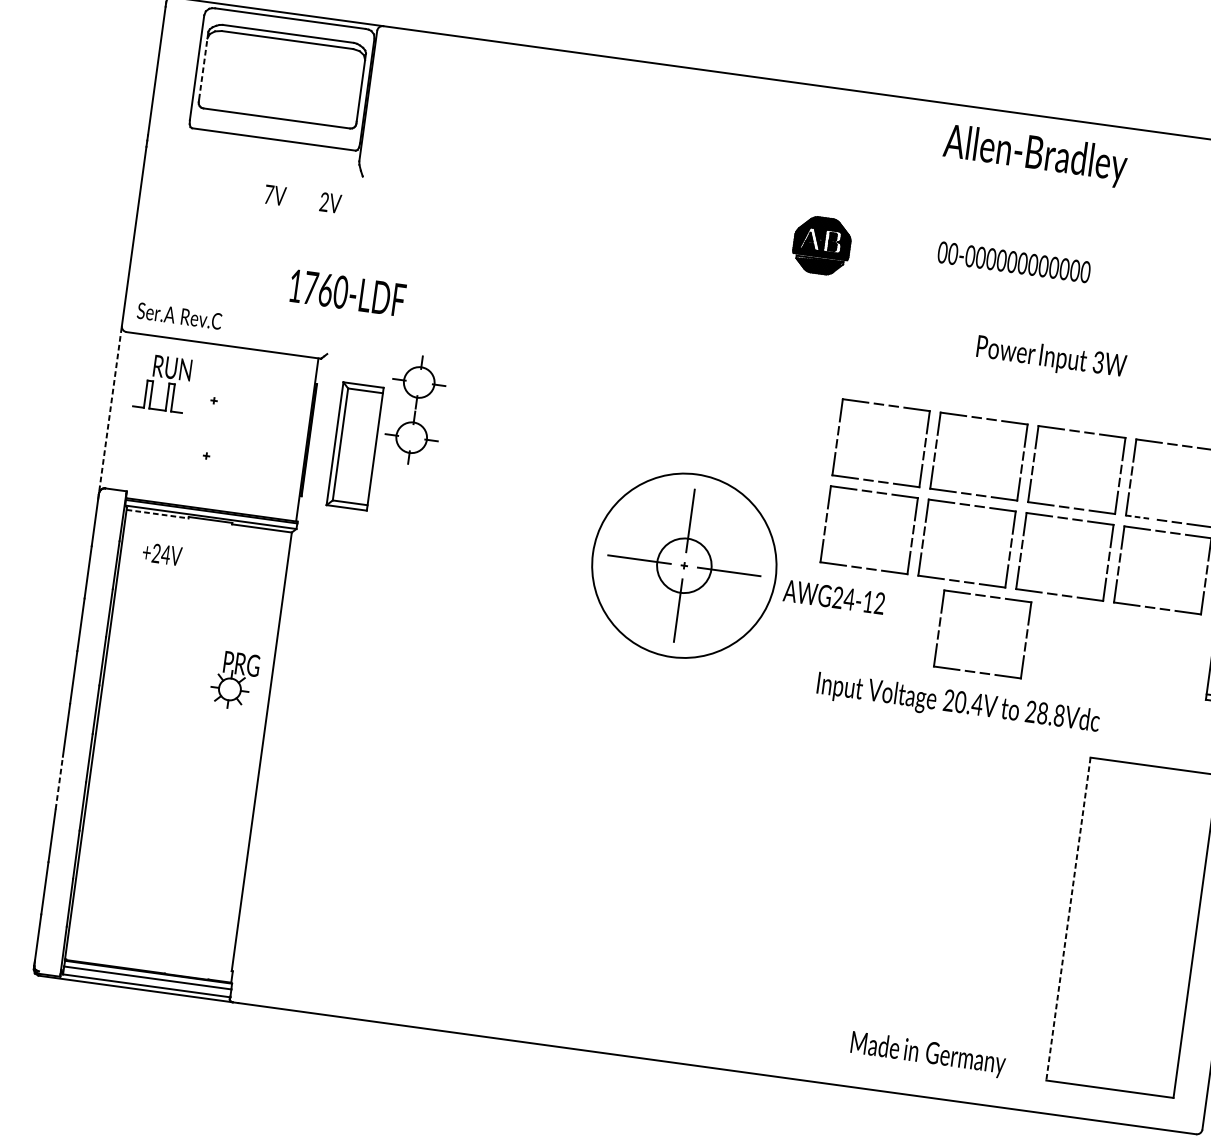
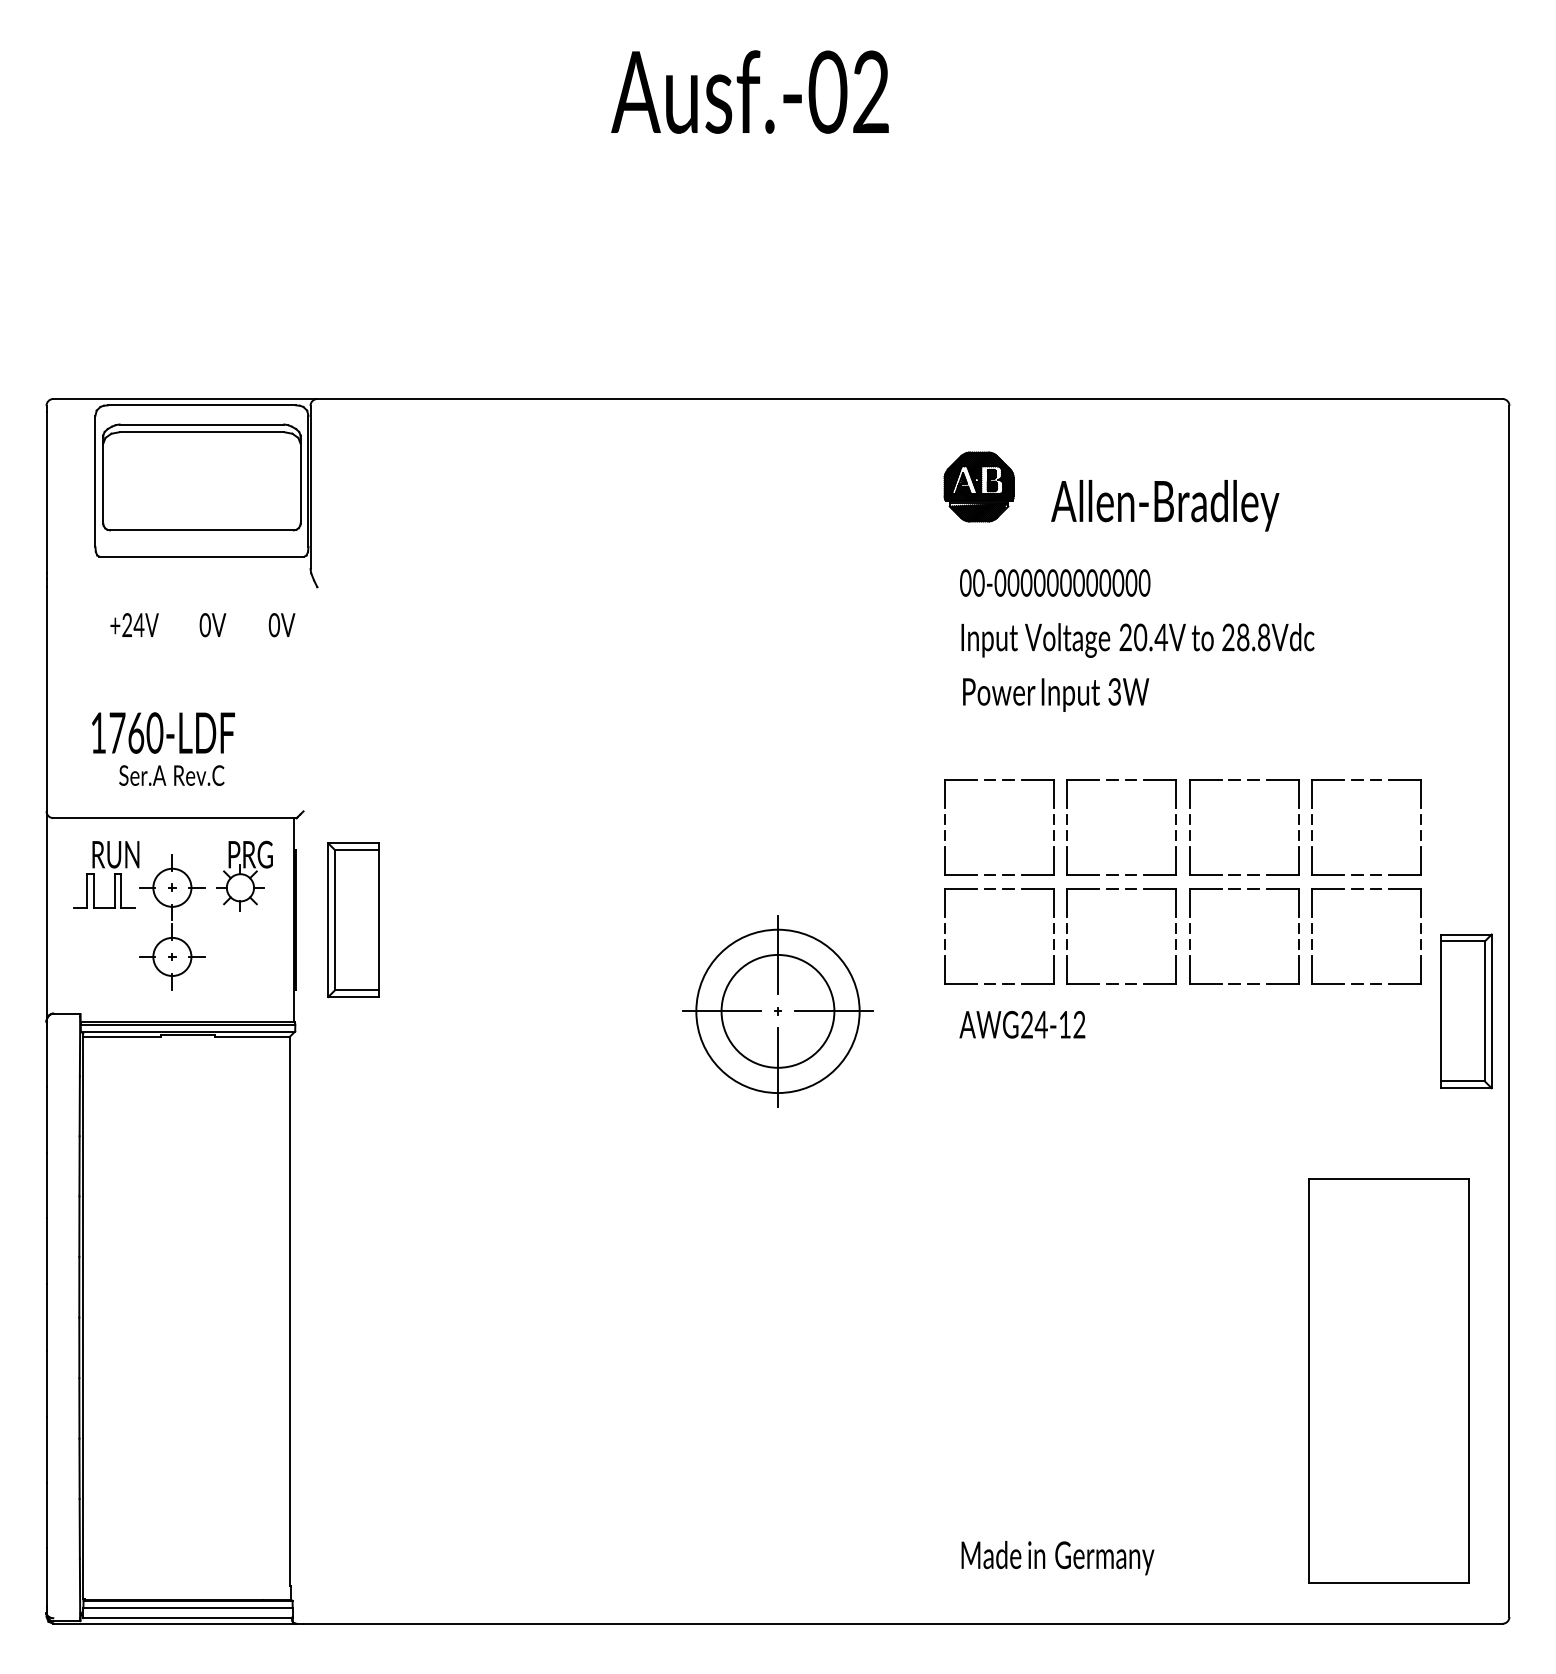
line: (203, 66) -> (103, 478), dashed -> solid
text: (1035, 155) -> (1165, 505), moved
text: (268, 194) -> (204, 625), 7V -> 0V
text: (324, 202) -> (274, 625), 2V -> 0V
part: (821, 245) -> (978, 486), moved
text: (1014, 261) -> (1055, 582), moved
text: (347, 292) -> (163, 732), moved
text: (179, 316) -> (171, 775), moved
text: (1051, 358) -> (1056, 694), moved
part: (415, 410) -> (172, 922), moved
line: (109, 413) -> (46, 920), dashed -> solid
line: (157, 514) -> (122, 1036), dashed -> solid
line: (1138, 517) -> (1328, 875), dashed -> solid
text: (162, 553) -> (134, 624), moved
circle: (683, 565) -> (777, 1011), size x0.71
circle: (684, 565) -> (777, 1010), size x1.67
text: (834, 596) -> (1022, 1024), moved
part: (990, 597) -> (1159, 998), removed
part: (234, 680) -> (244, 875), moved
text: (957, 704) -> (1137, 640), moved
line: (59, 782) -> (46, 1383), dashed -> solid
line: (1068, 919) -> (1309, 1381), dashed -> solid
text: (927, 1054) -> (1057, 1558), moved

